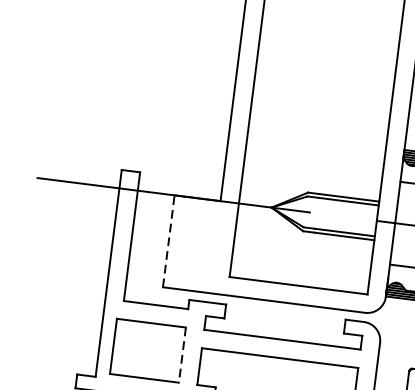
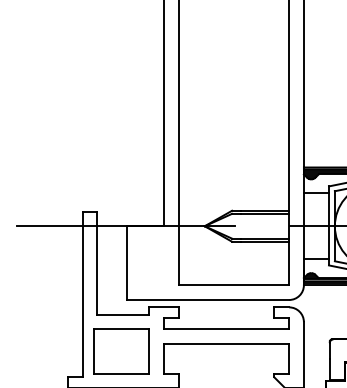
line: (168, 241) -> (126, 263), dashed -> solid
line: (182, 356) -> (149, 352), dashed -> solid

